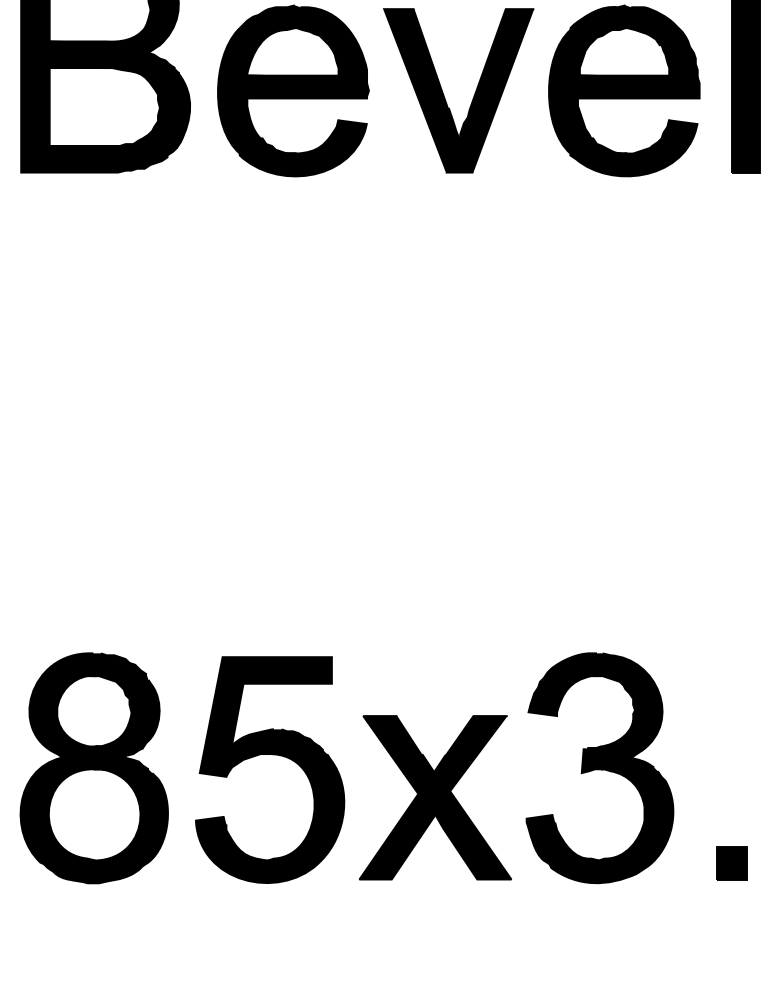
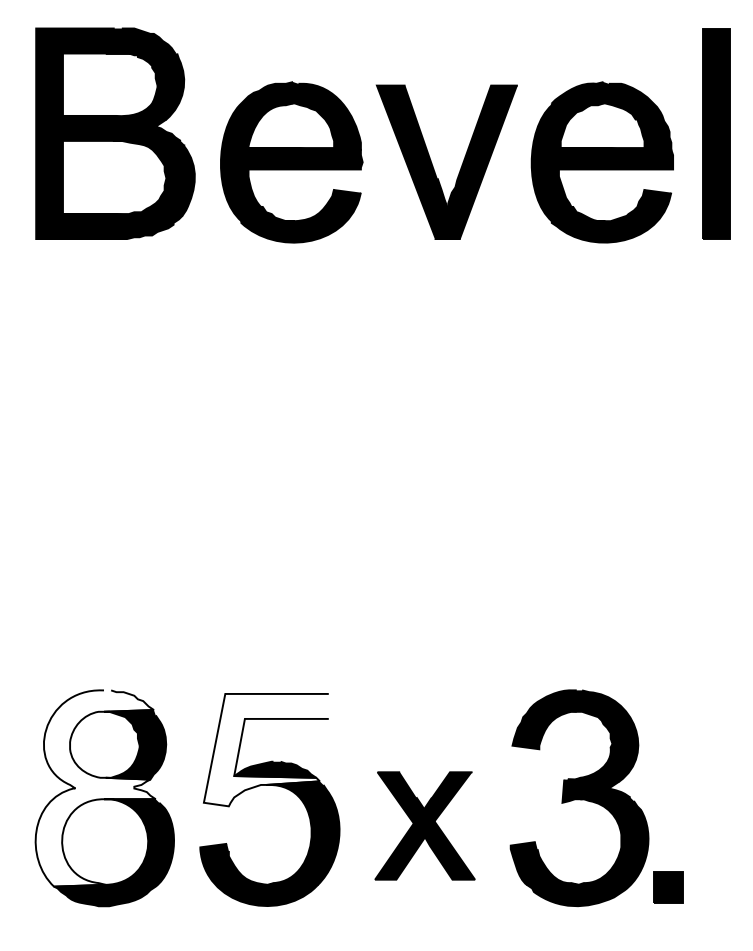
fill: (265, 716) -> (265, 749), removed
fill: (84, 757) -> (95, 788), removed
part: (434, 797) -> (424, 825), size x0.7
part: (731, 863) -> (668, 887), moved

